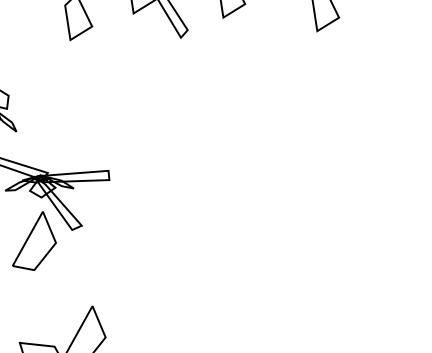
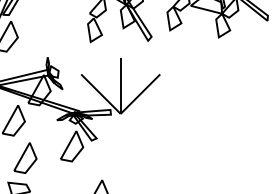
hatch: (127, 123) -> (120, 85), added

